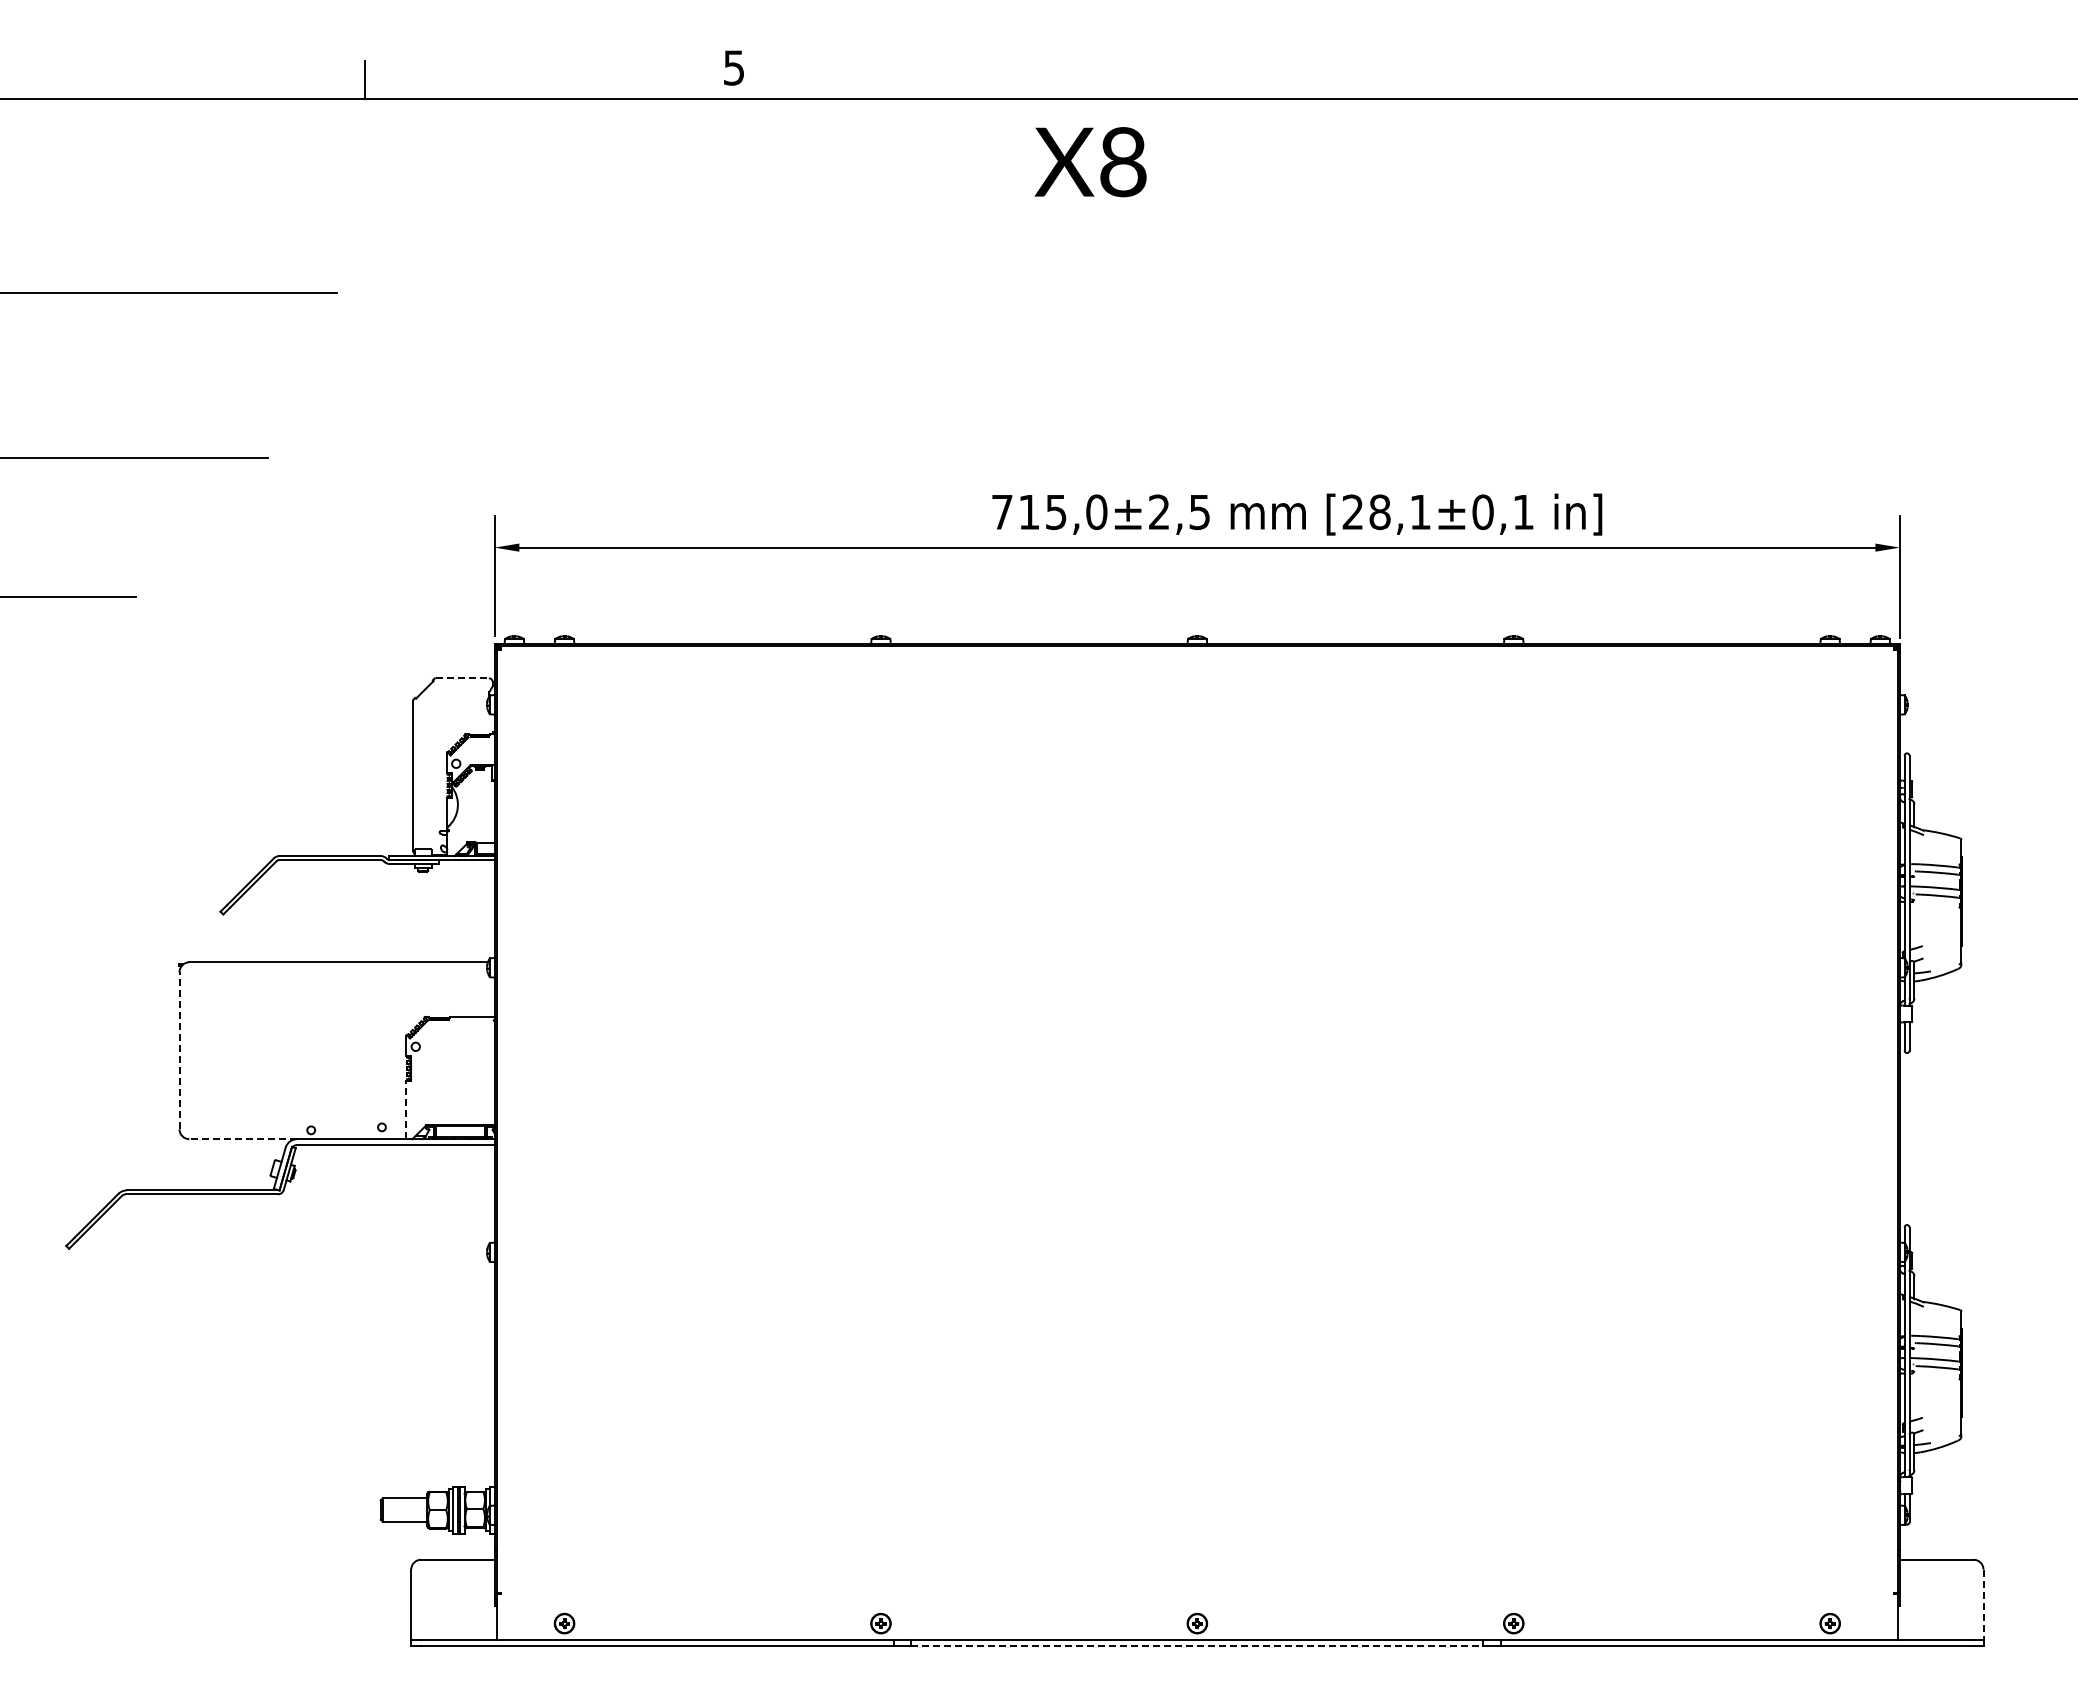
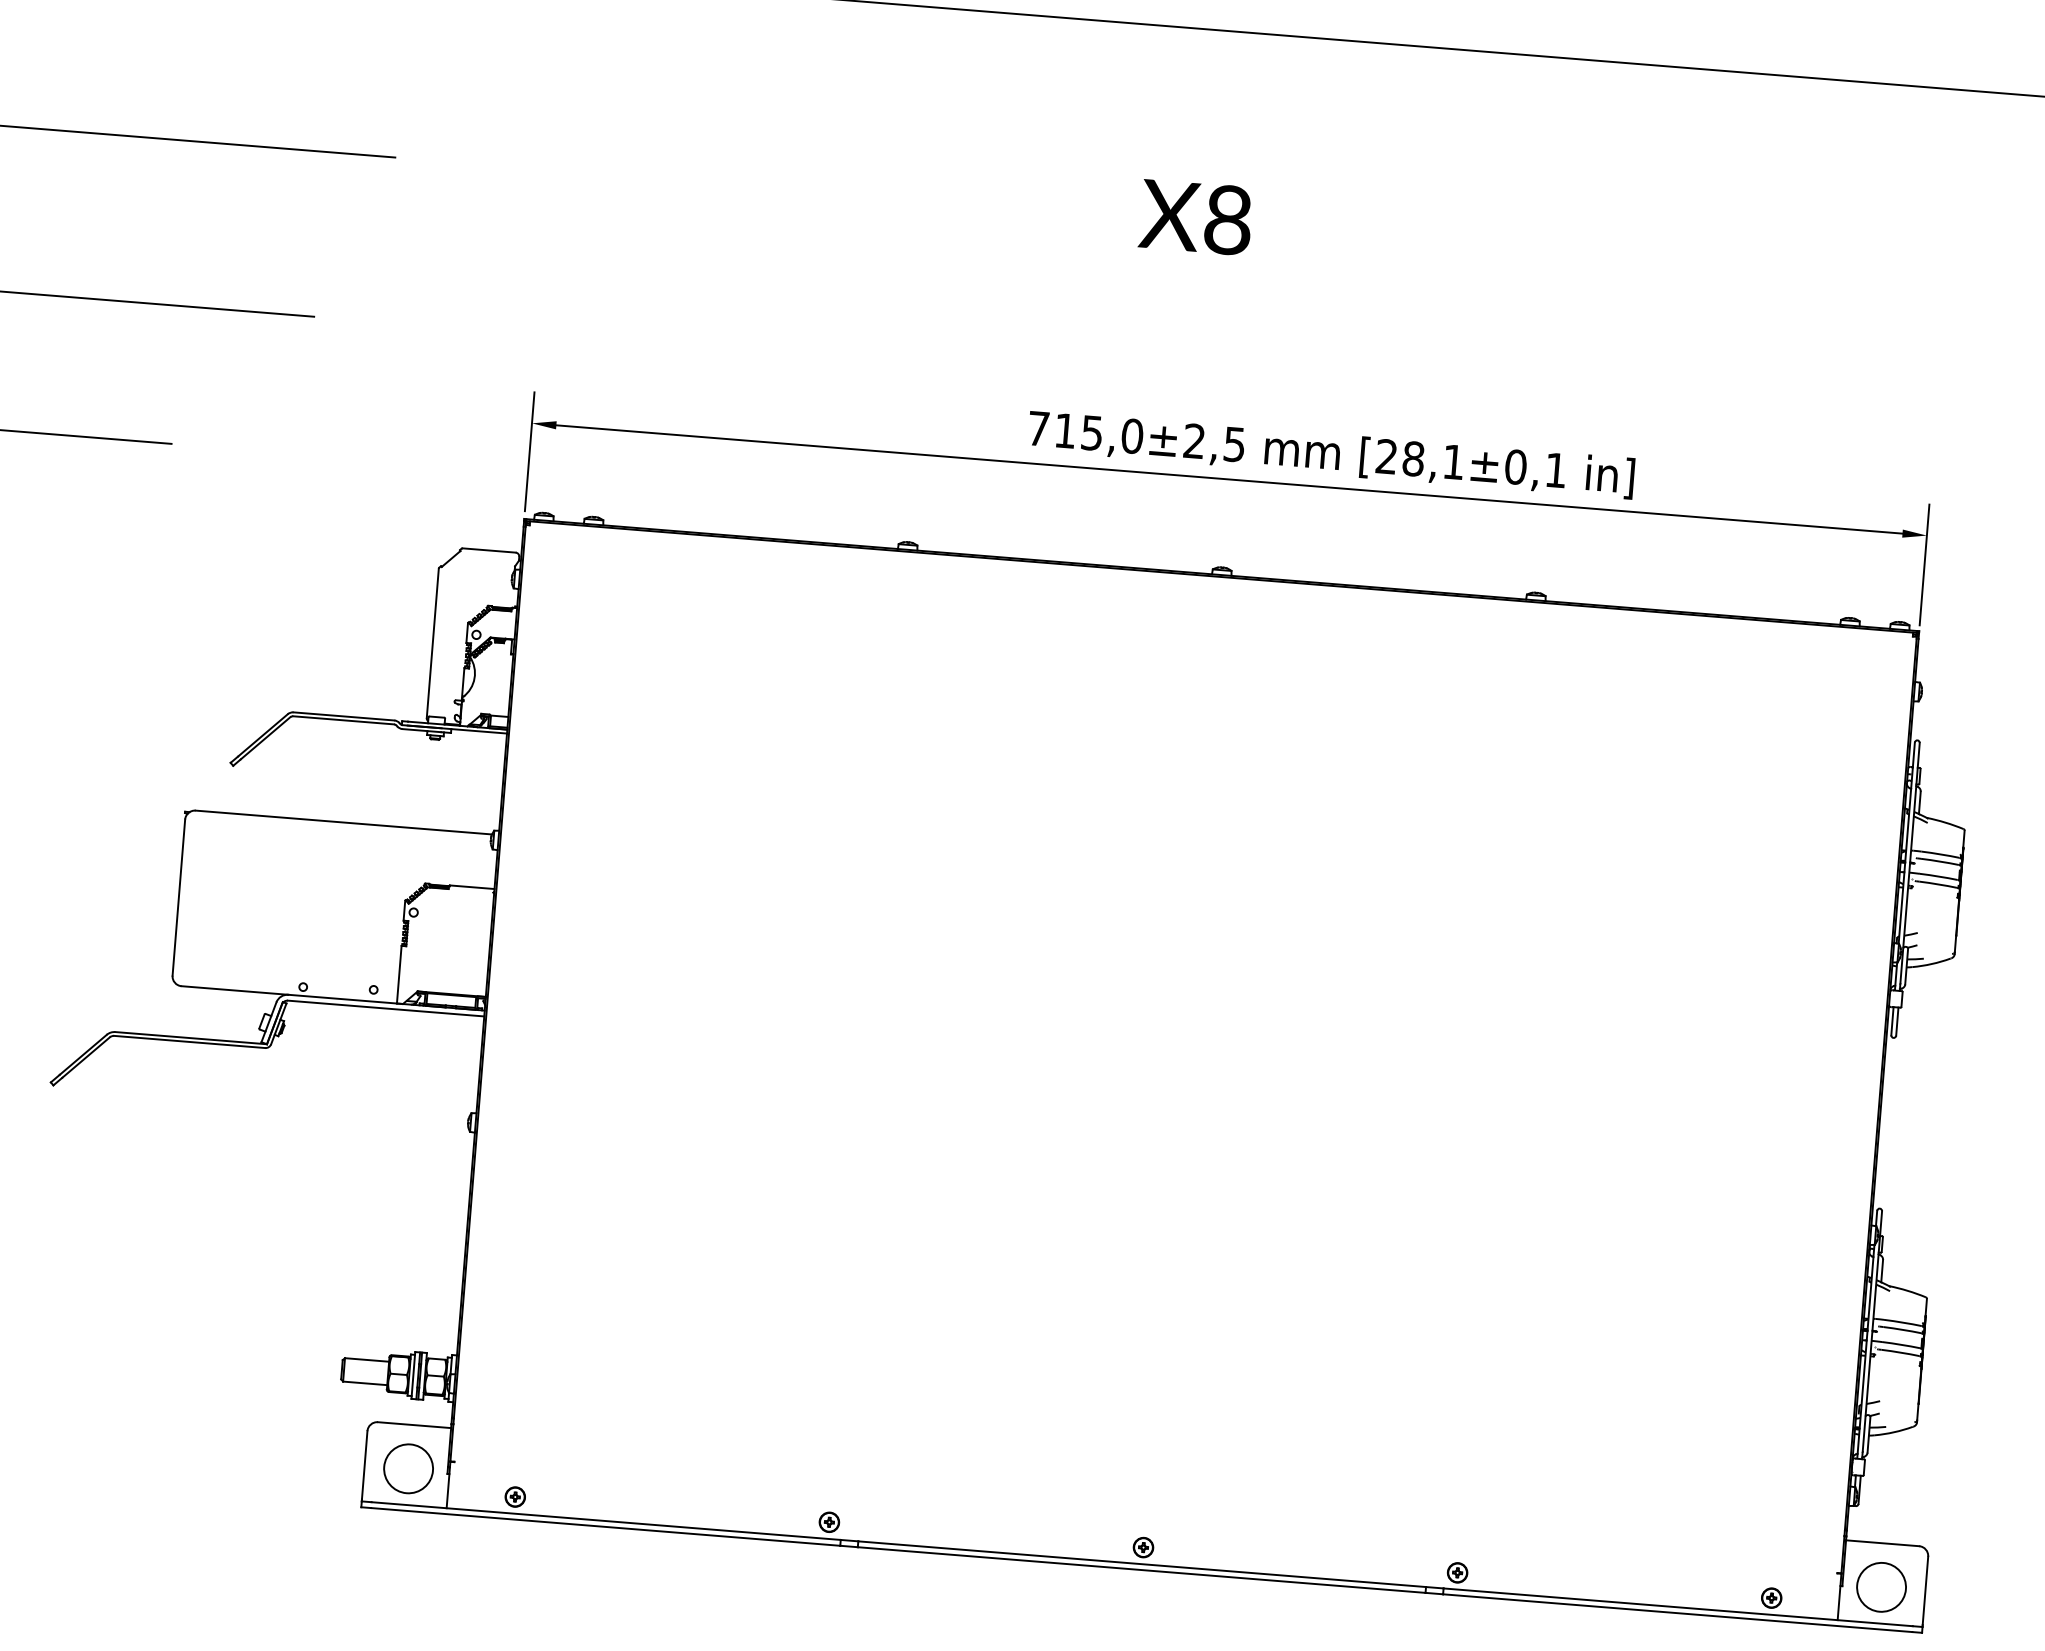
text: (1090, 162) -> (1195, 217), moved
line: (462, 678) -> (489, 550), dashed -> solid
line: (179, 1050) -> (178, 897), dashed -> solid
line: (406, 1110) -> (399, 975), dashed -> solid
line: (243, 1139) -> (235, 990), dashed -> solid
circle: (455, 1603) -> (408, 1468), added
circle: (1938, 1603) -> (1880, 1586), added
line: (1983, 1604) -> (1925, 1591), dashed -> solid
line: (1197, 1646) -> (1141, 1570), dashed -> solid

